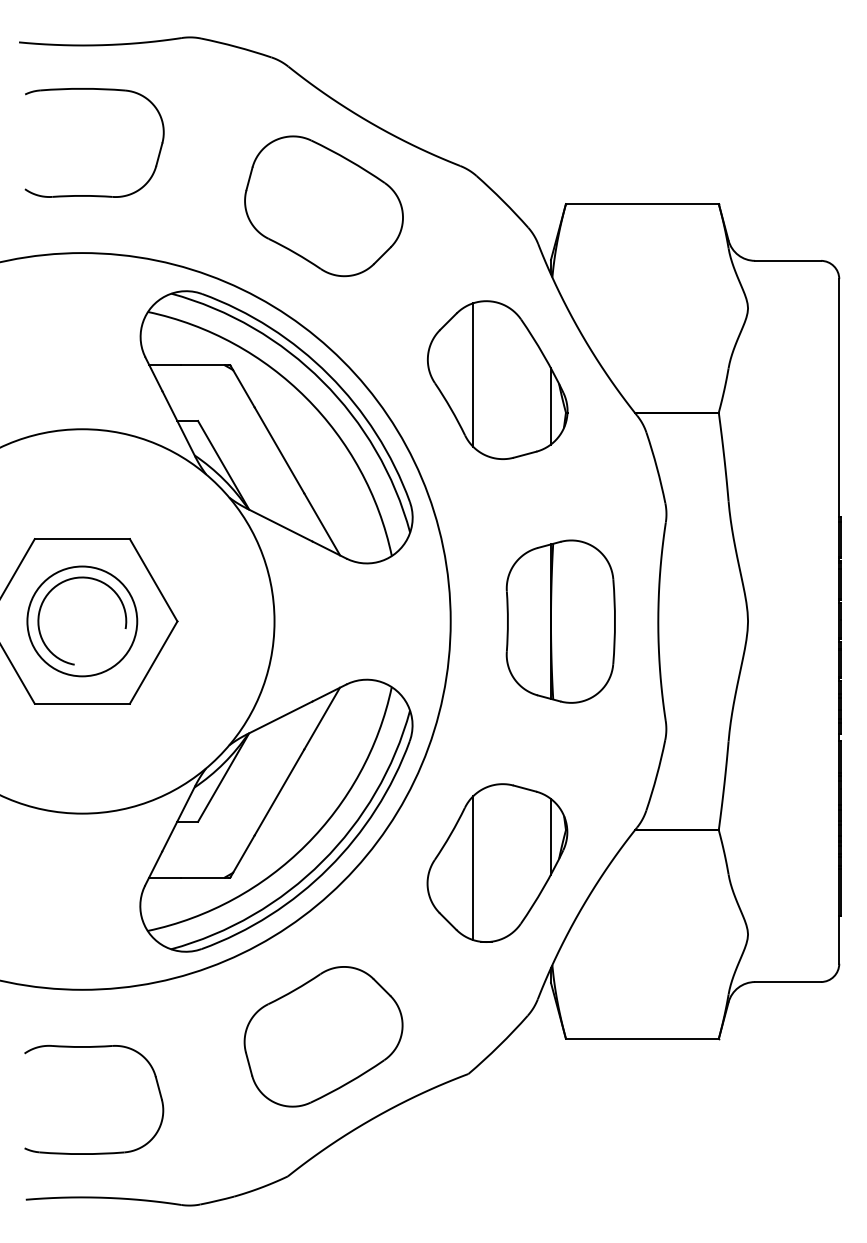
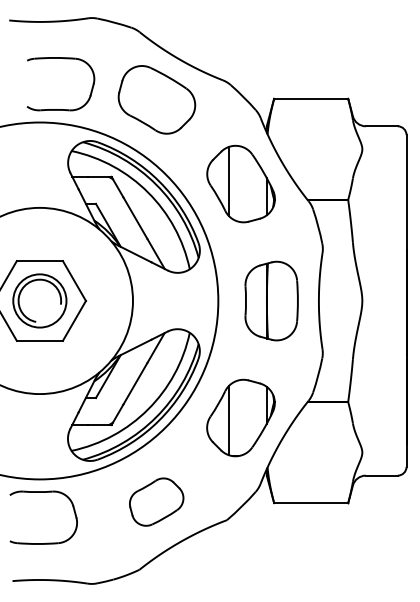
part: (93, 195) -> (60, 109), moved
part: (323, 1035) -> (156, 501), size x0.7
part: (93, 1047) -> (43, 492), moved

